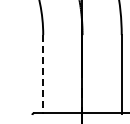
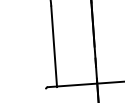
line: (43, 74) -> (54, 46), dashed -> solid

